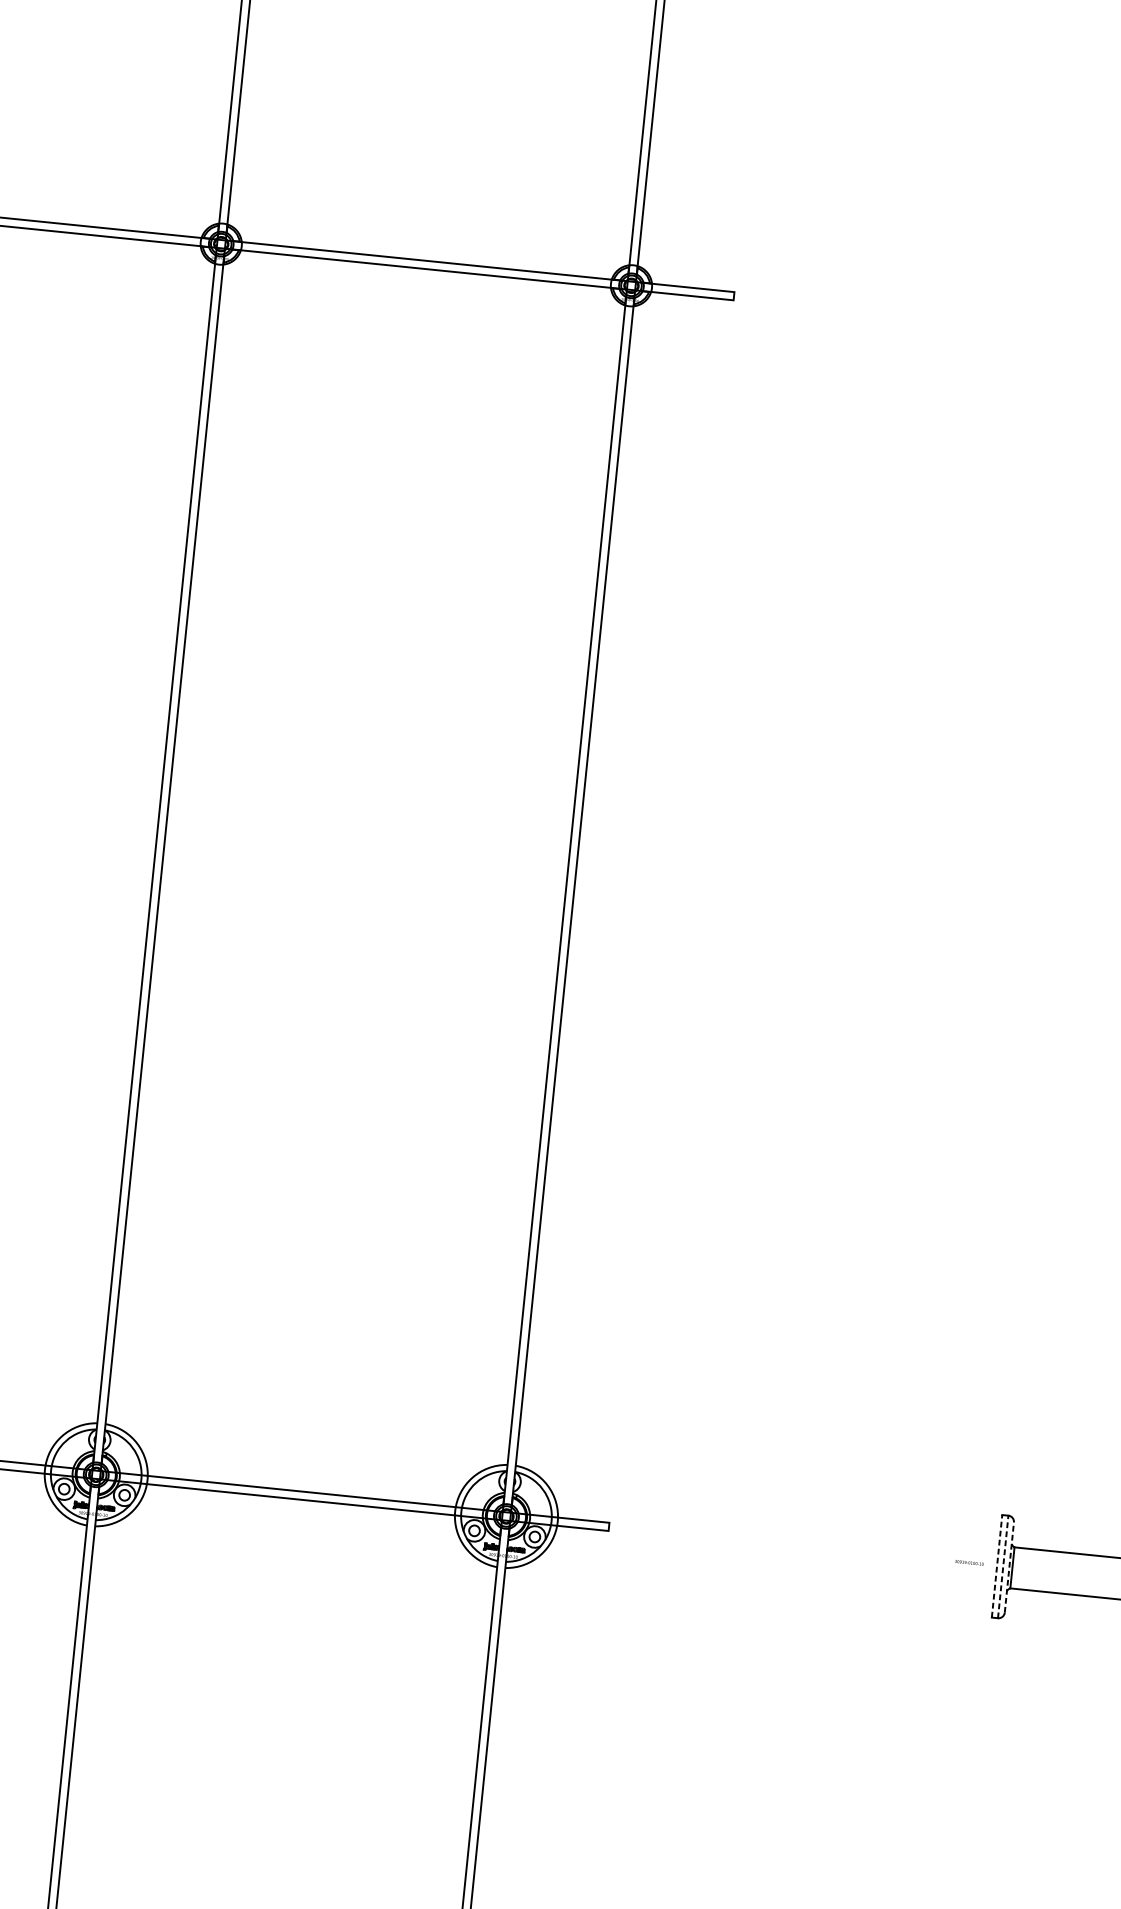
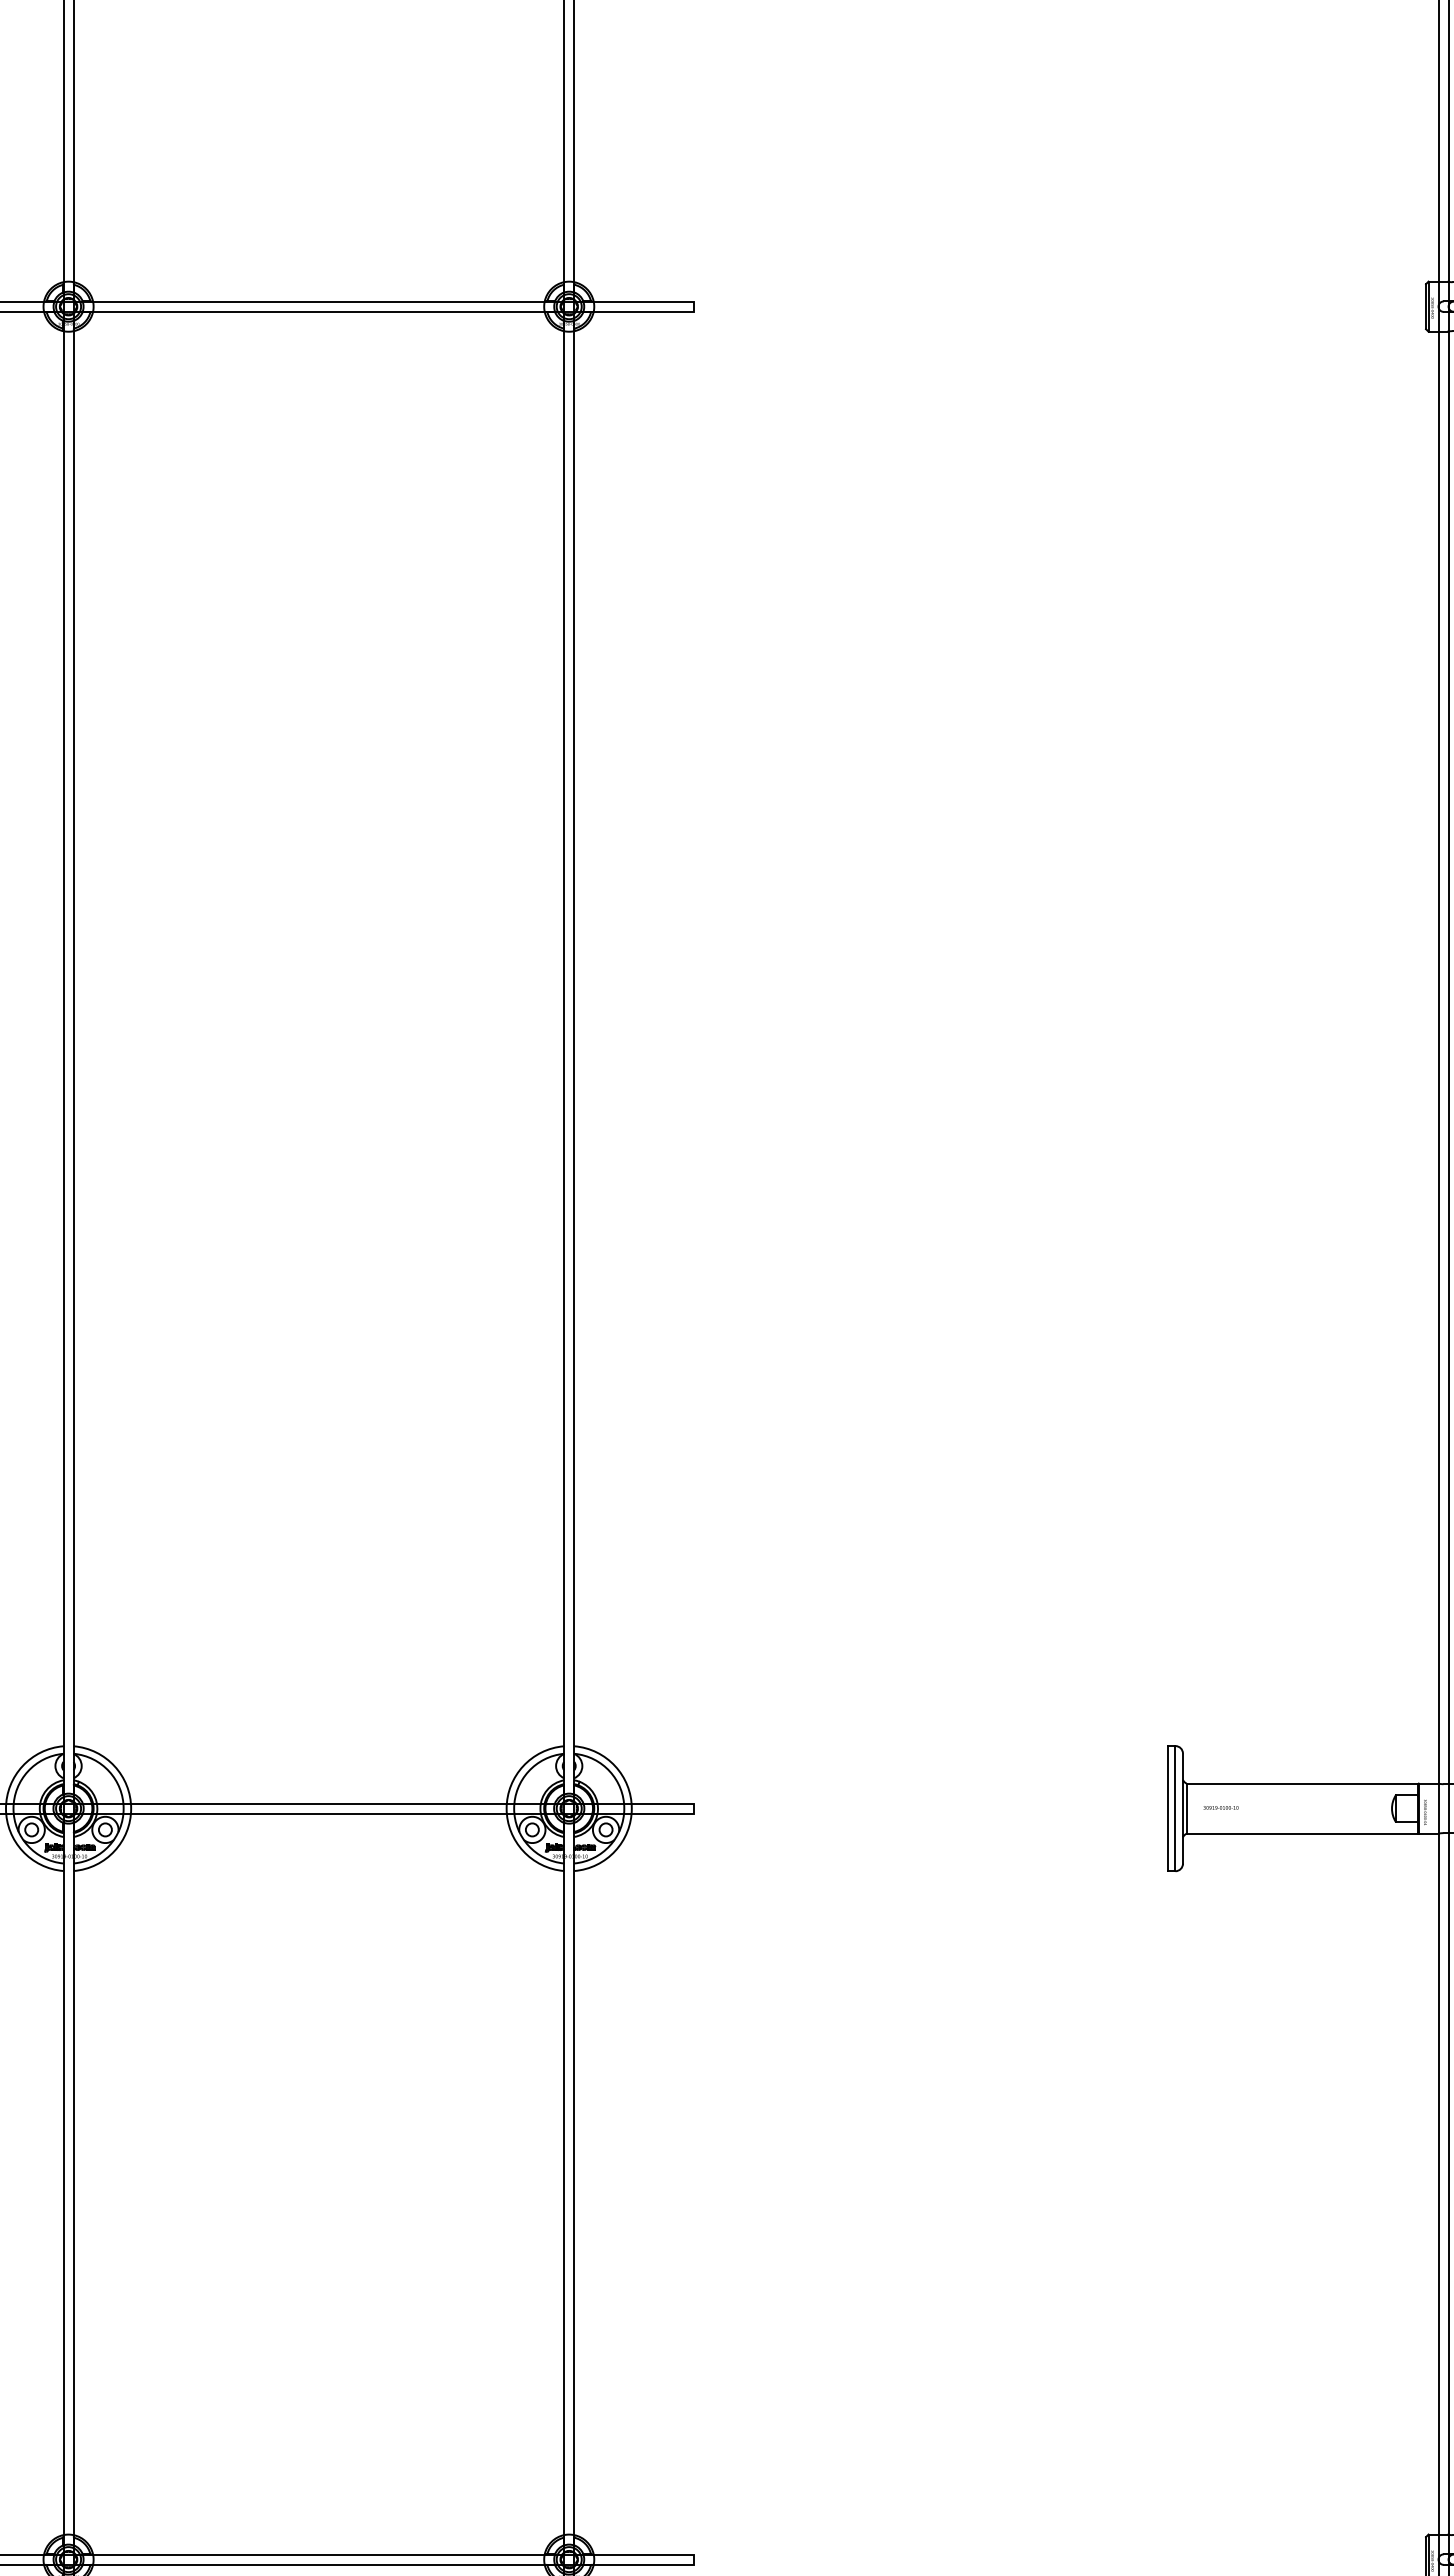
text: (968, 1562) -> (1220, 1807), moved
line: (996, 1566) -> (1167, 1808), dashed -> solid
line: (1003, 1566) -> (1175, 1808), dashed -> solid
line: (1008, 1567) -> (1182, 1808), dashed -> solid

